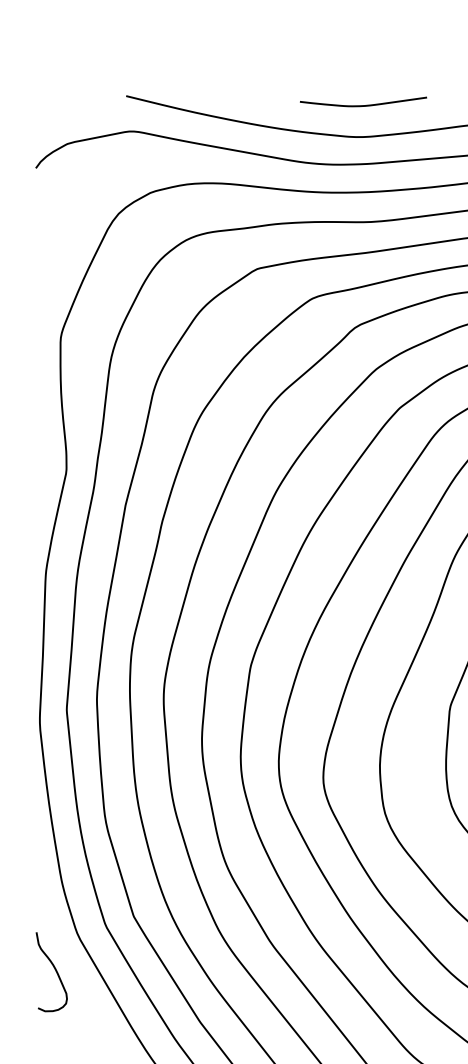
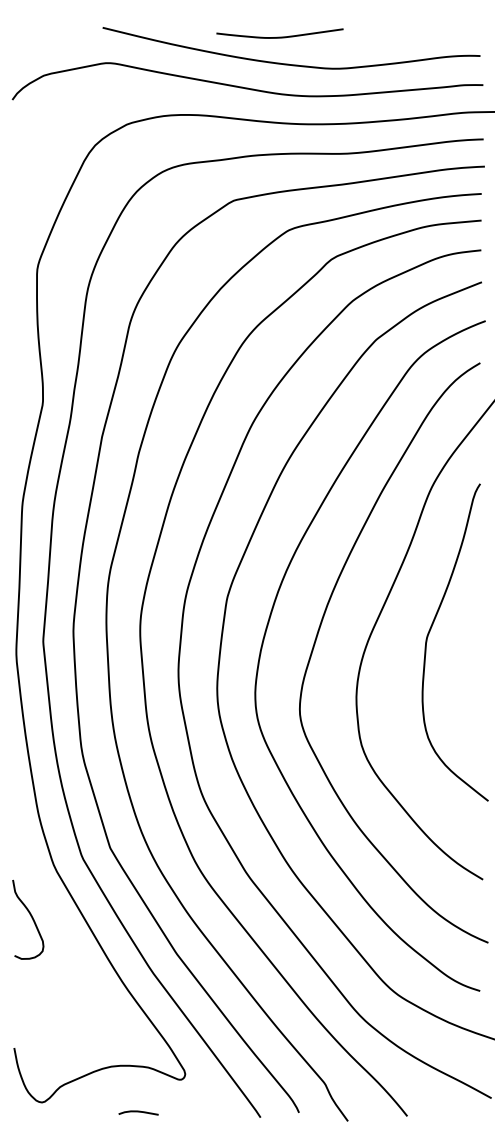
curve: (363, 104) -> (279, 36), moved
curve: (55, 970) -> (31, 918), moved

